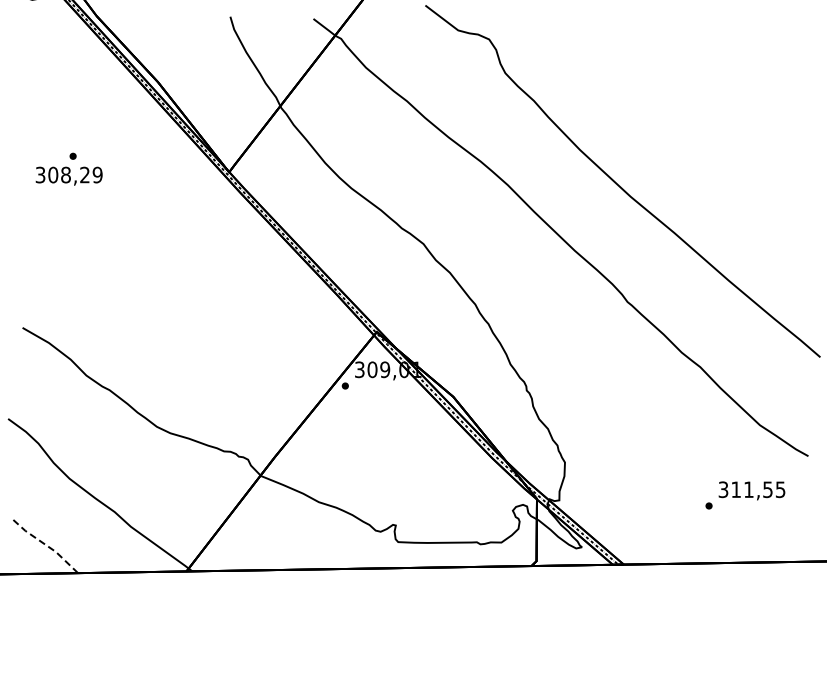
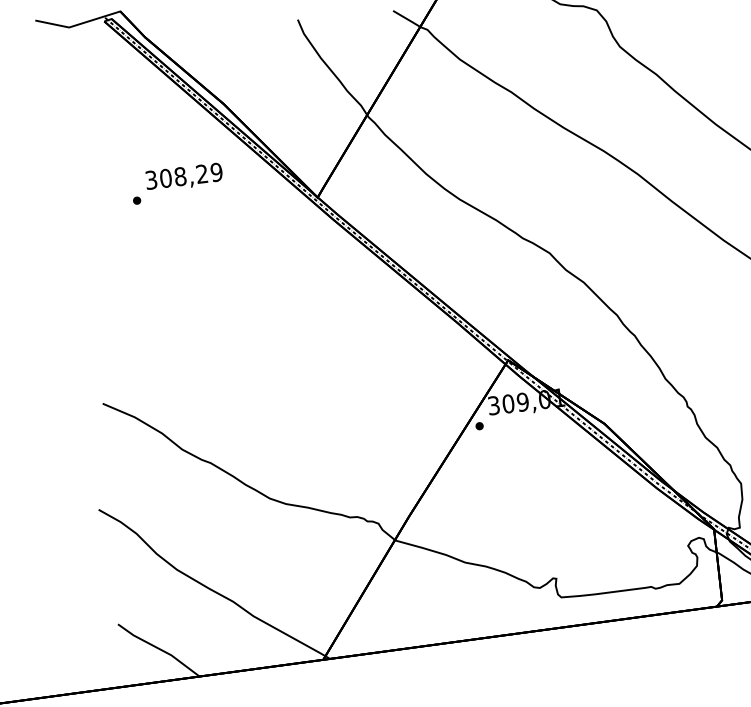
text: (68, 175) -> (183, 176), moved
line: (46, 545) -> (159, 649), dashed -> solid

